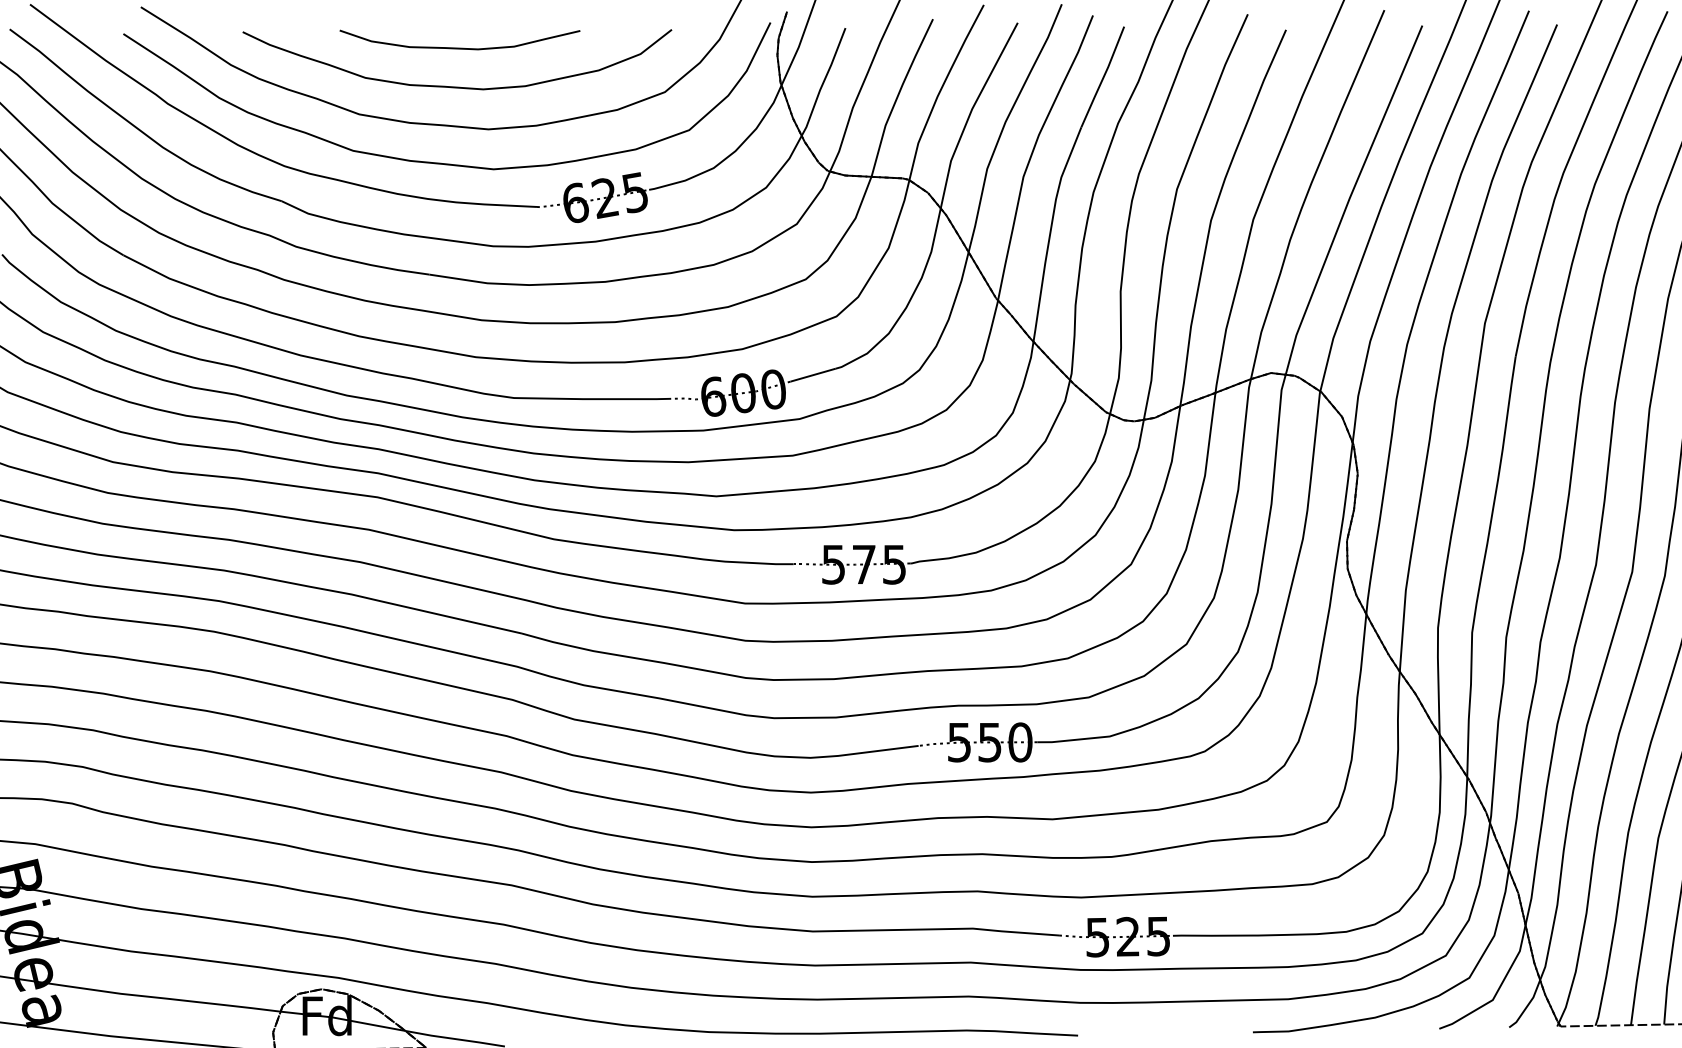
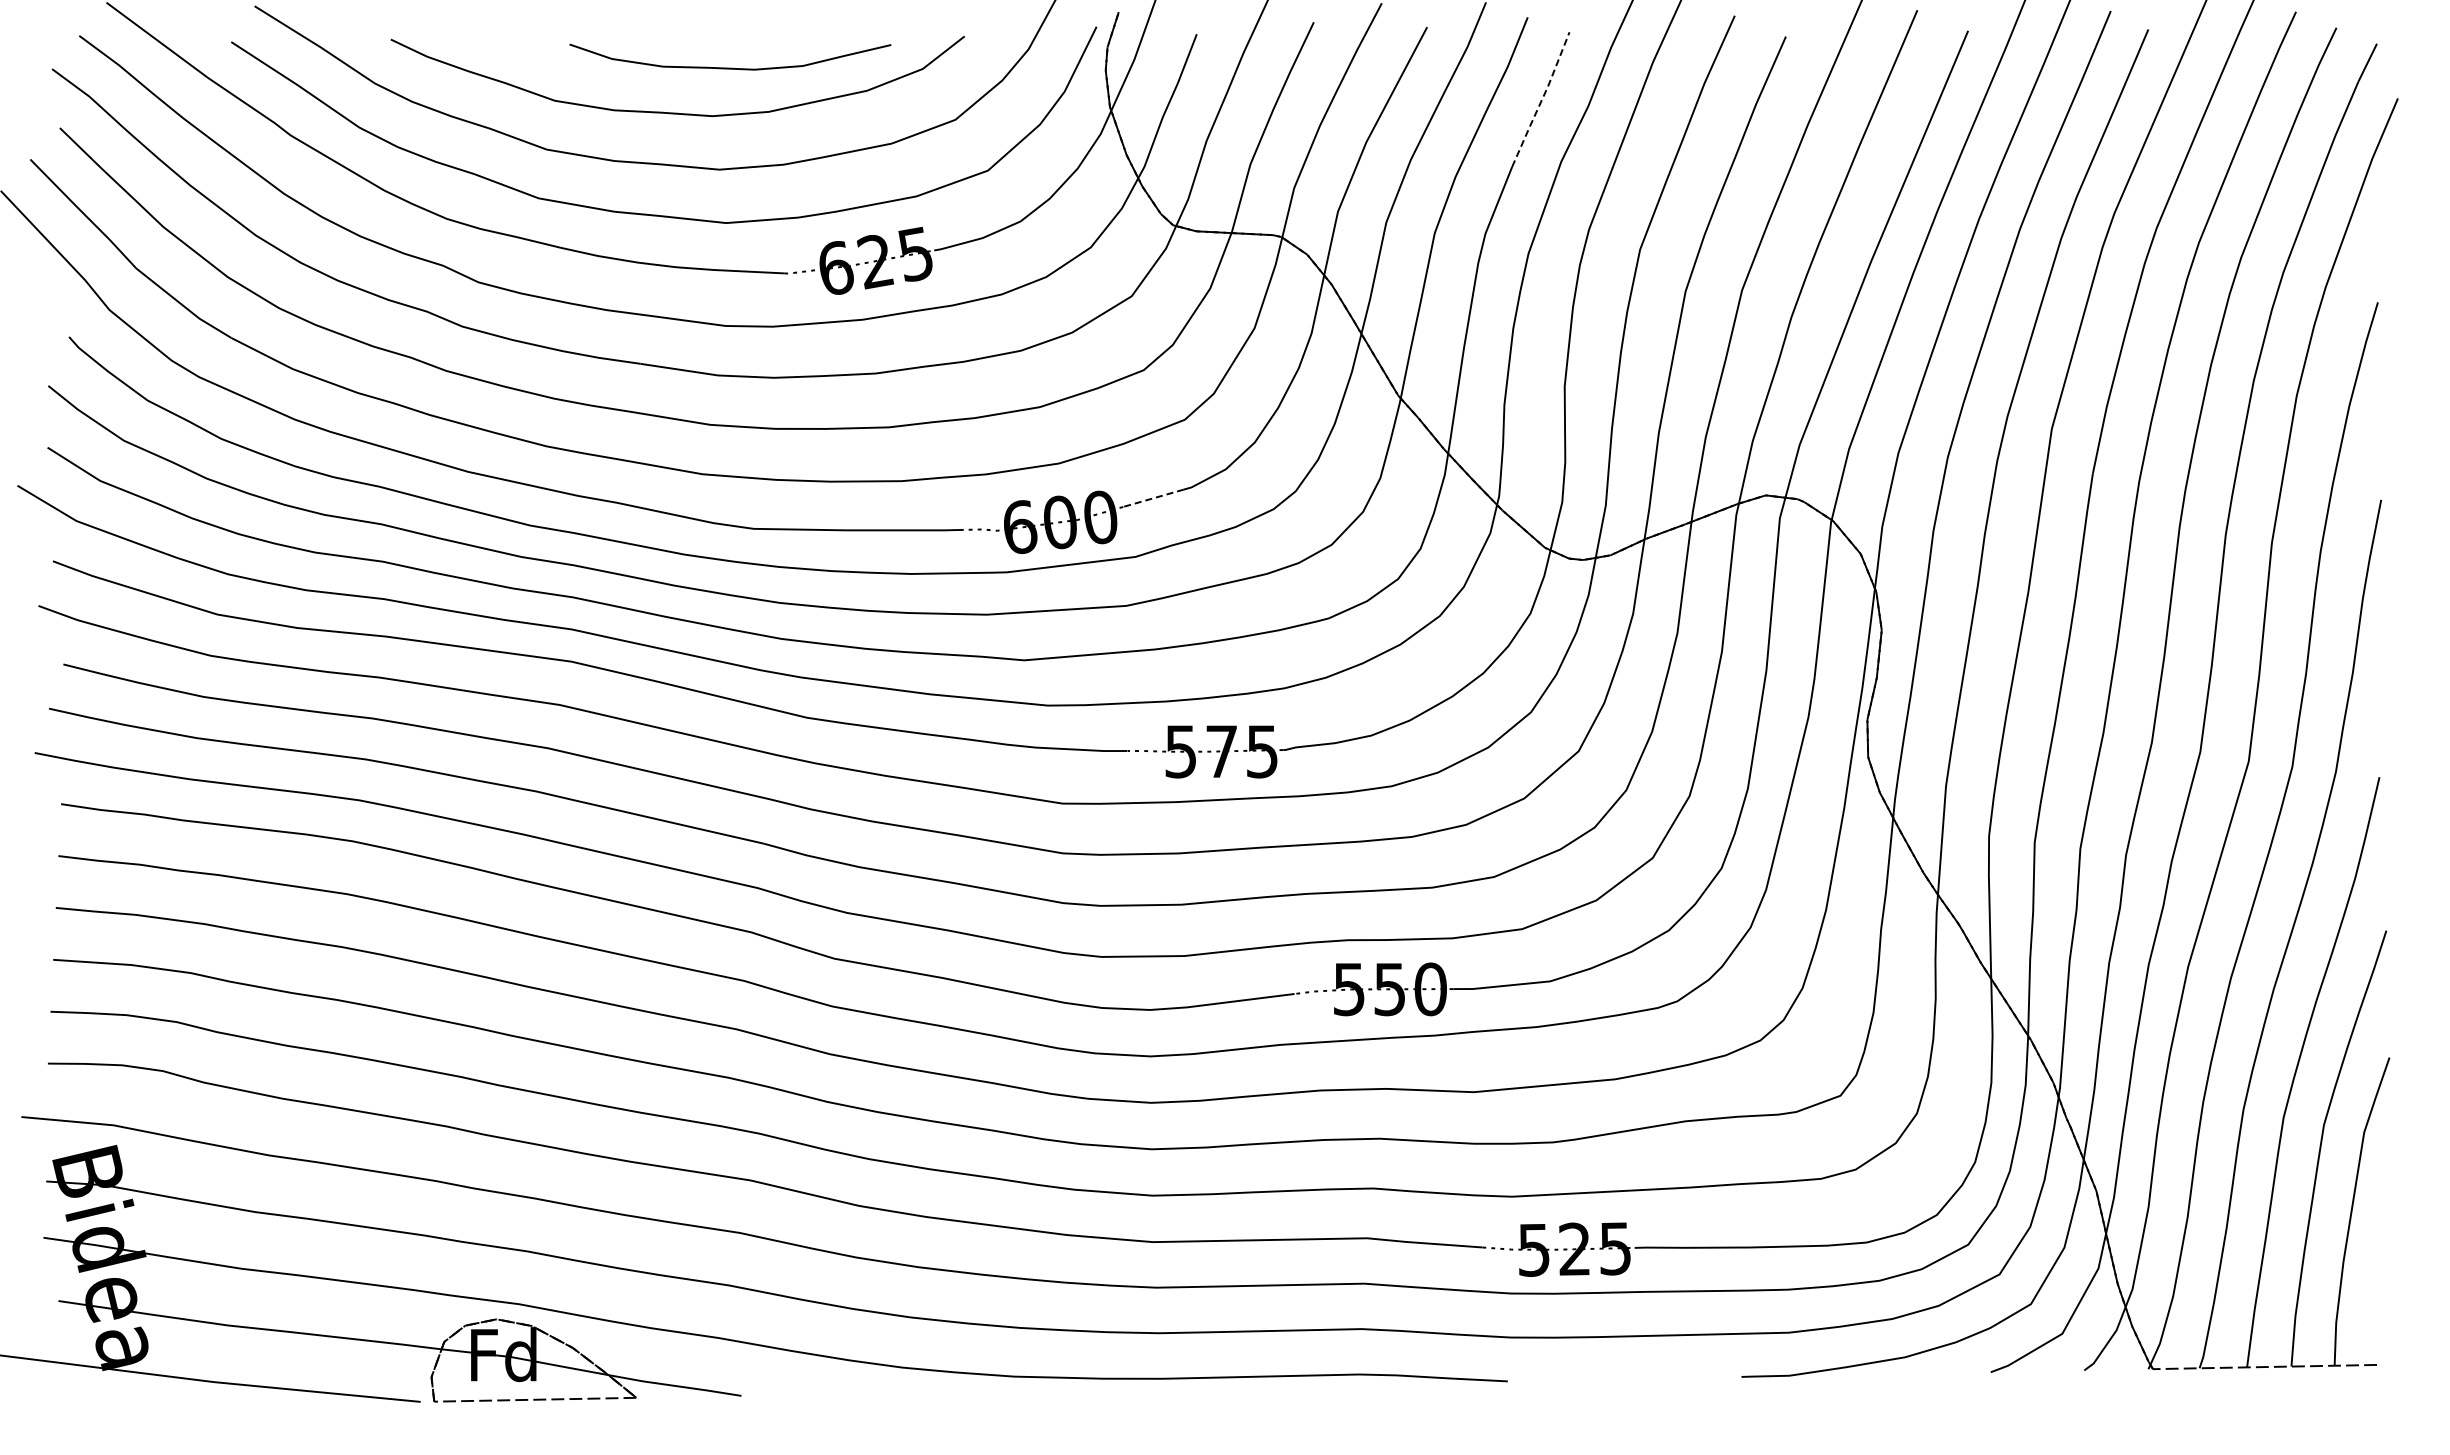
curve: (460, 47) -> (730, 67), moved
line: (1104, 76) -> (1542, 99), solid -> dashed
line: (813, 375) -> (1153, 498), solid -> dashed

